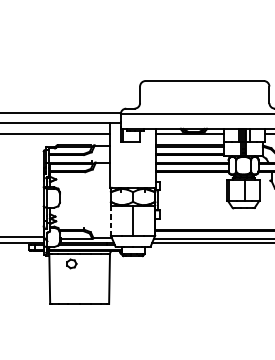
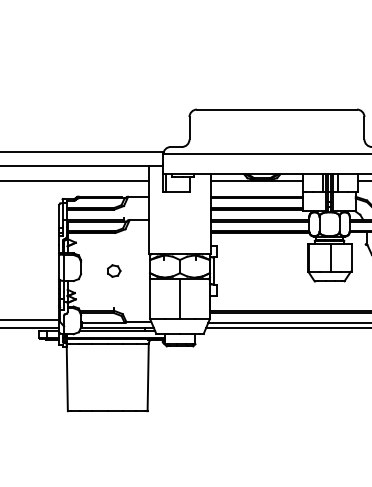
line: (110, 221) -> (149, 299), dashed -> solid
part: (72, 263) -> (114, 270), moved

